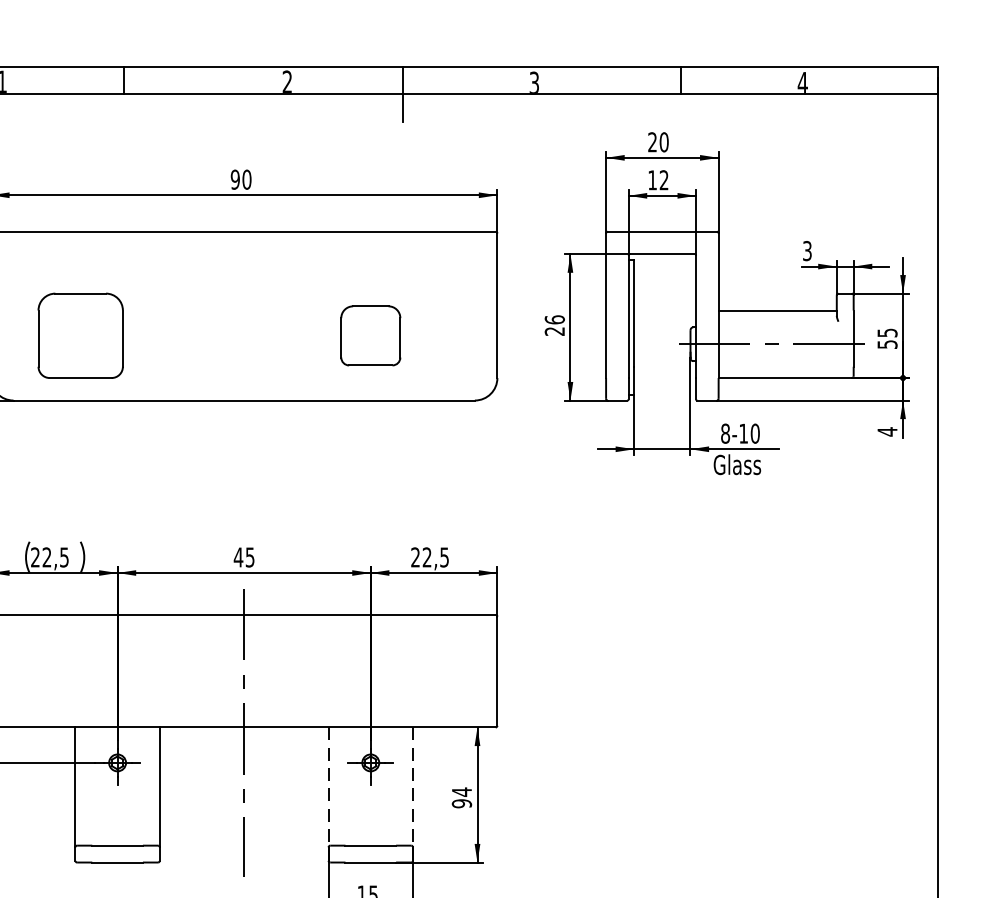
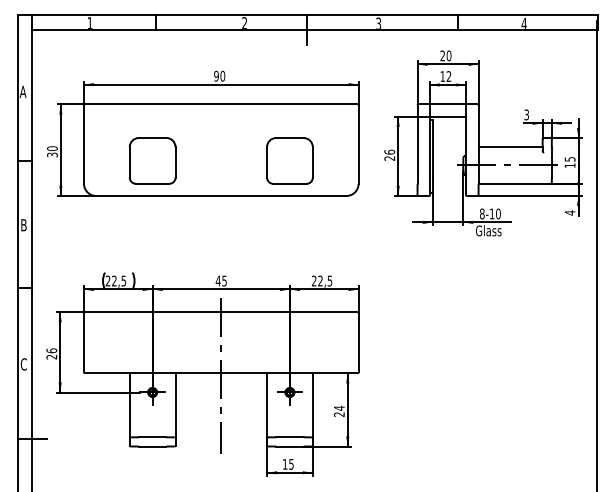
part: (80, 335) -> (152, 160), moved
part: (369, 335) -> (289, 160), size x1.43
text: (886, 344) -> (569, 165), 55 -> 15
line: (329, 788) -> (267, 406), dashed -> solid
line: (412, 788) -> (312, 406), dashed -> solid
text: (462, 803) -> (339, 414), 94 -> 24

